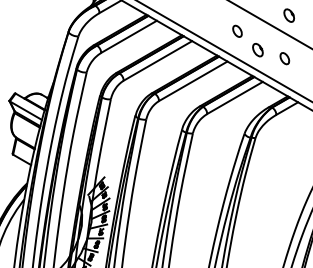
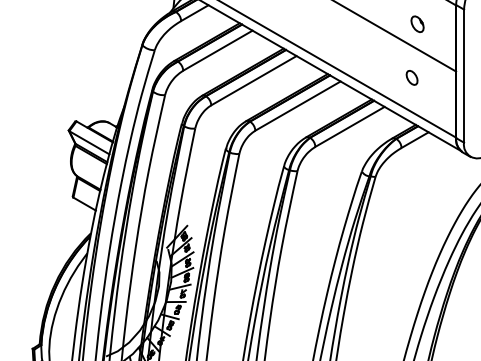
part: (237, 31) -> (352, 43), removed
part: (257, 49) -> (378, 66), removed

